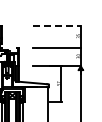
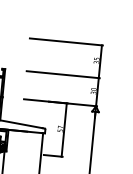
line: (57, 25) -> (66, 41), dashed -> solid

